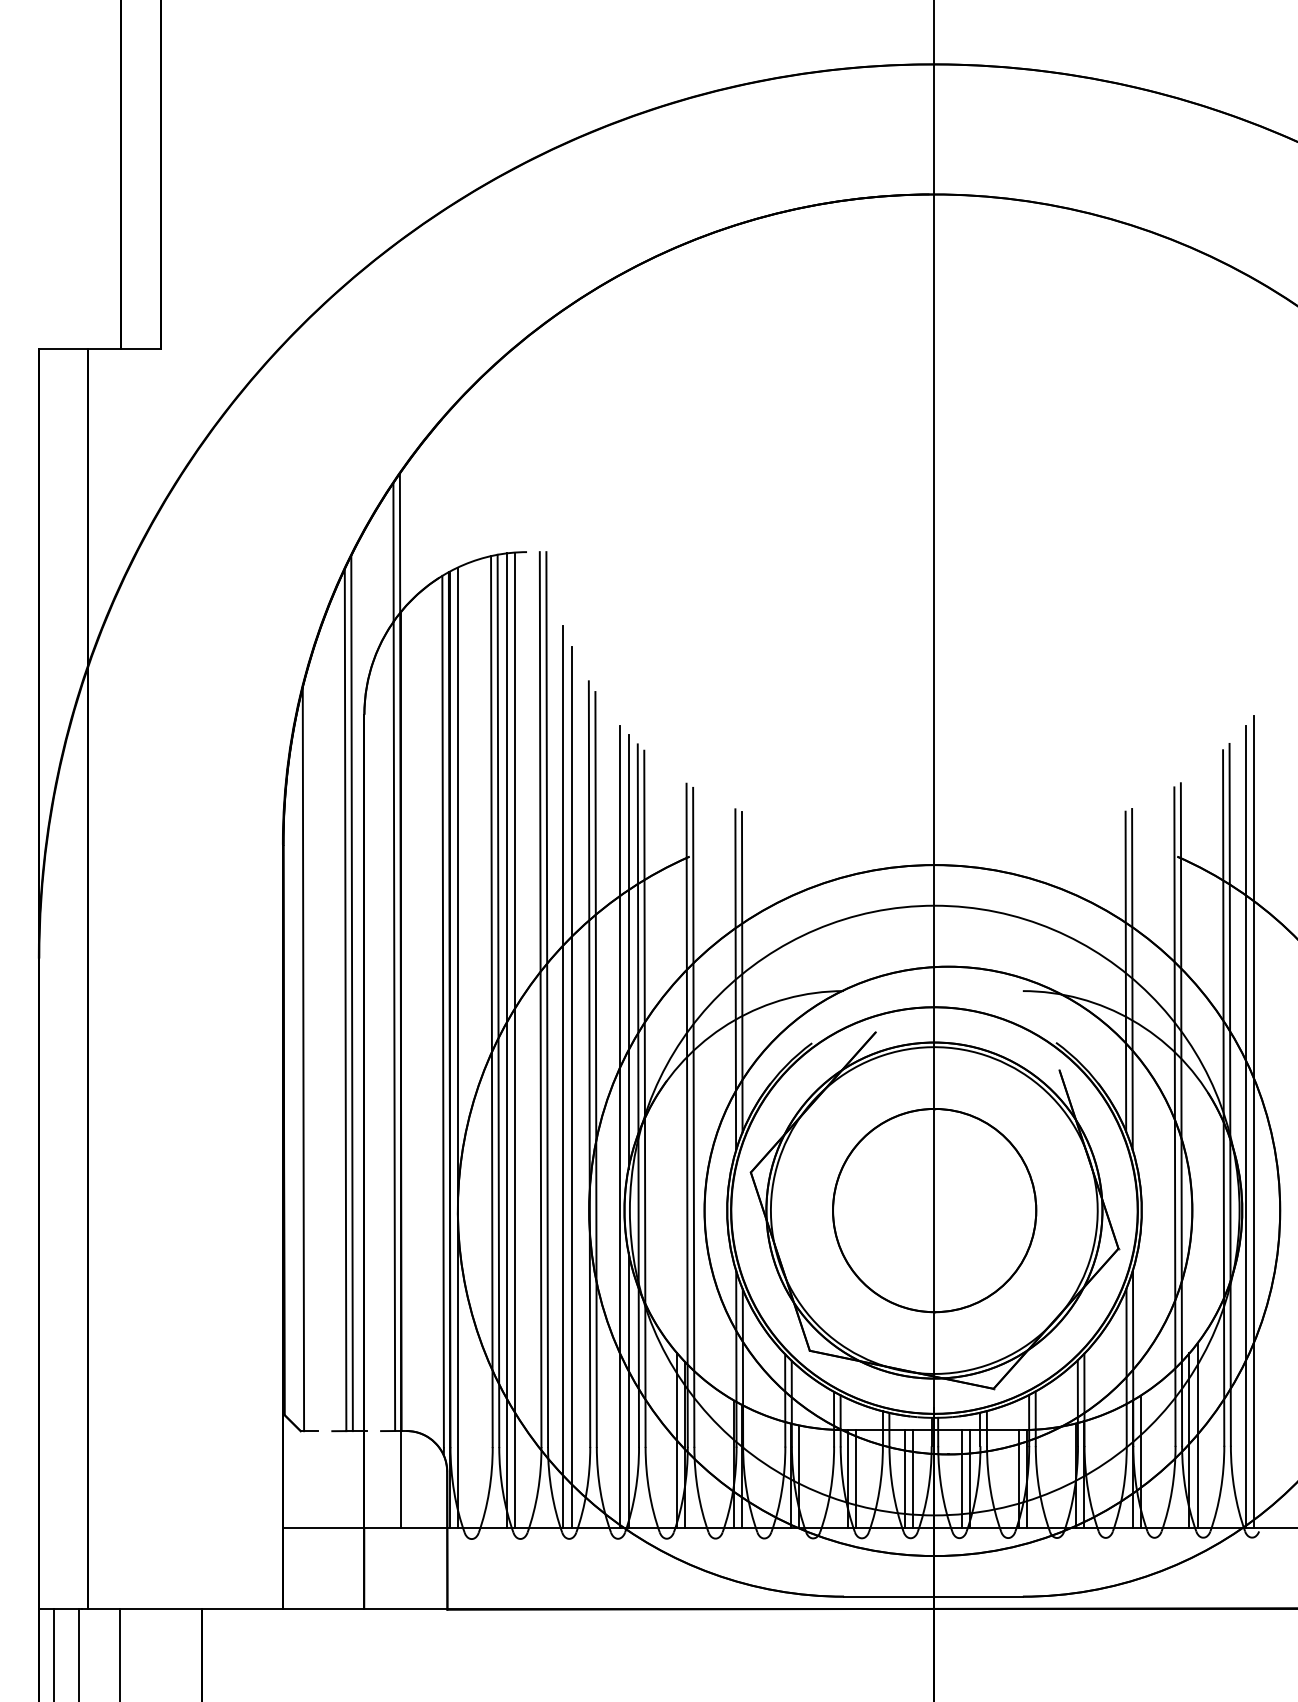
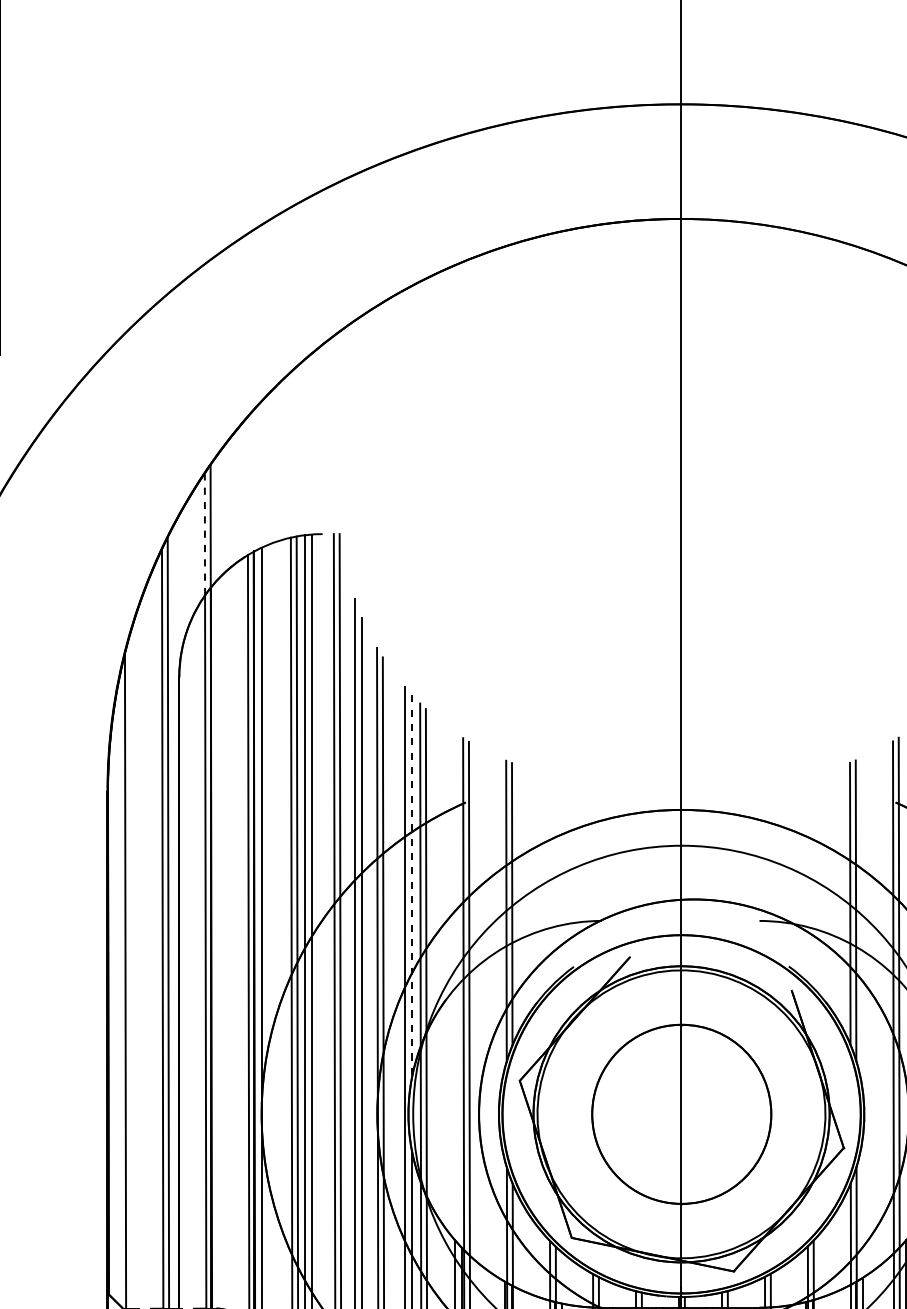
line: (393, 552) -> (204, 534), solid -> dashed
line: (628, 951) -> (411, 886), solid -> dashed

